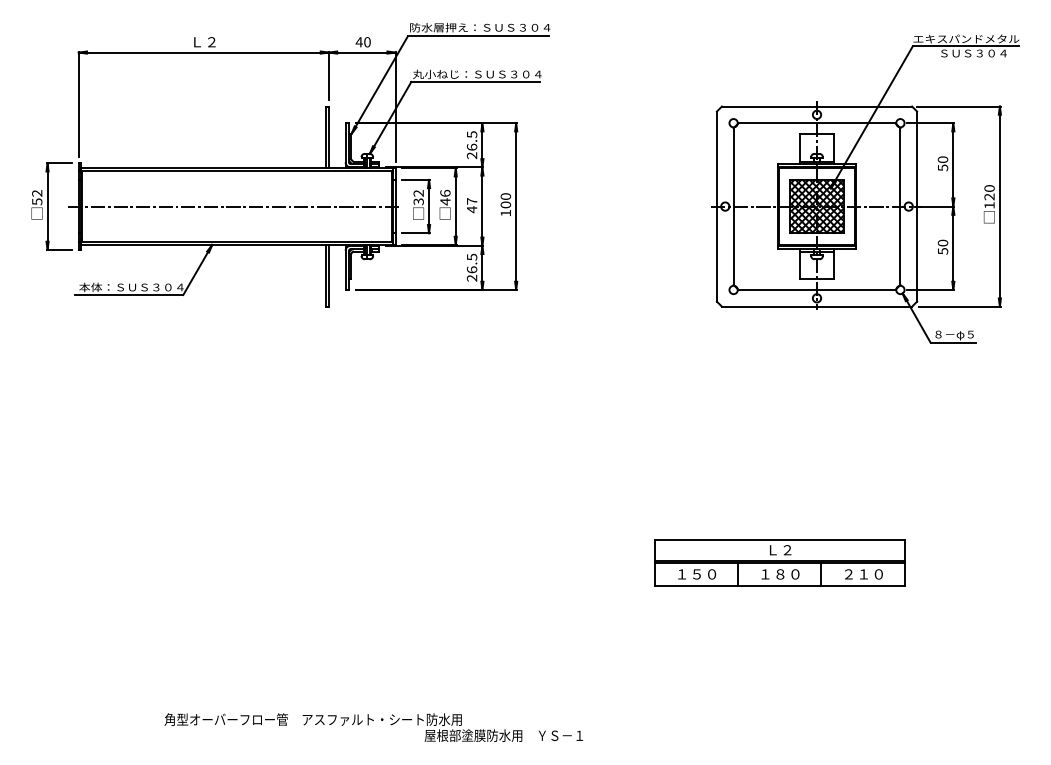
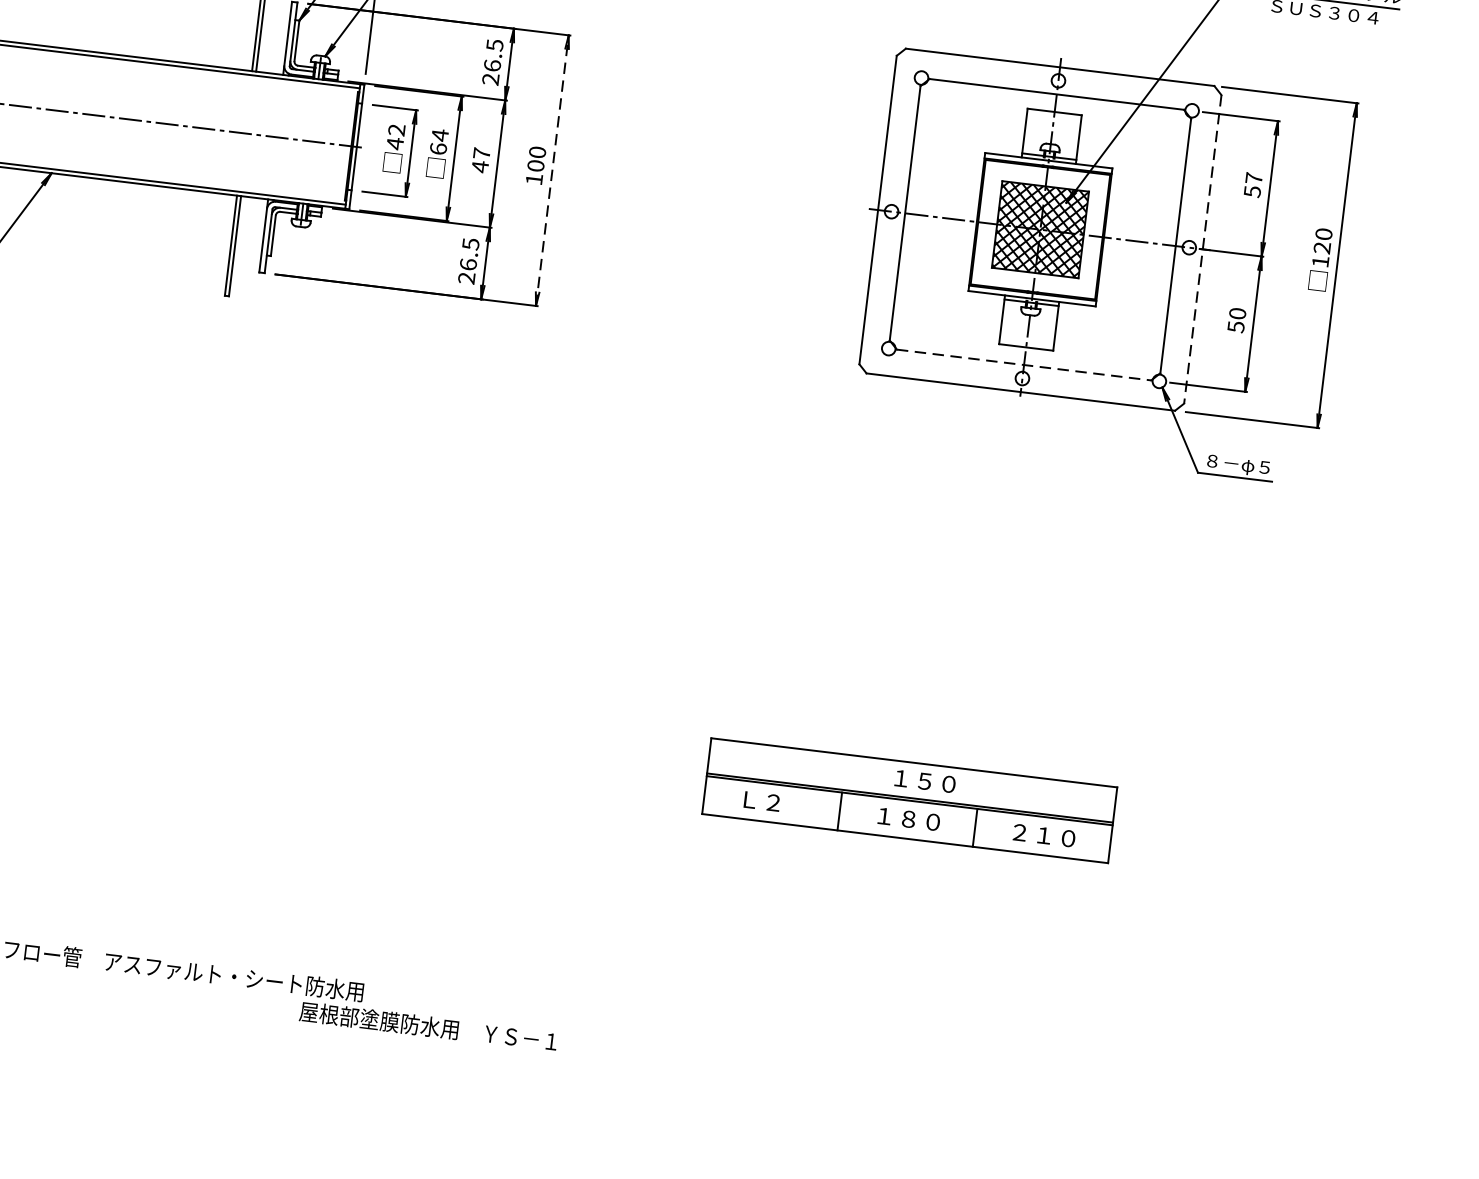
text: (942, 159) -> (1253, 177), 50 -> 57
text: (445, 197) -> (439, 142), 46 -> 64
text: (418, 201) -> (394, 143), 32 -> 42
line: (516, 206) -> (552, 170), solid -> dashed
line: (917, 207) -> (1203, 250), solid -> dashed
line: (817, 289) -> (1024, 364), solid -> dashed
text: (787, 550) -> (925, 781), Ｌ２ -> １５０
text: (697, 574) -> (774, 803), １５０ -> Ｌ２

